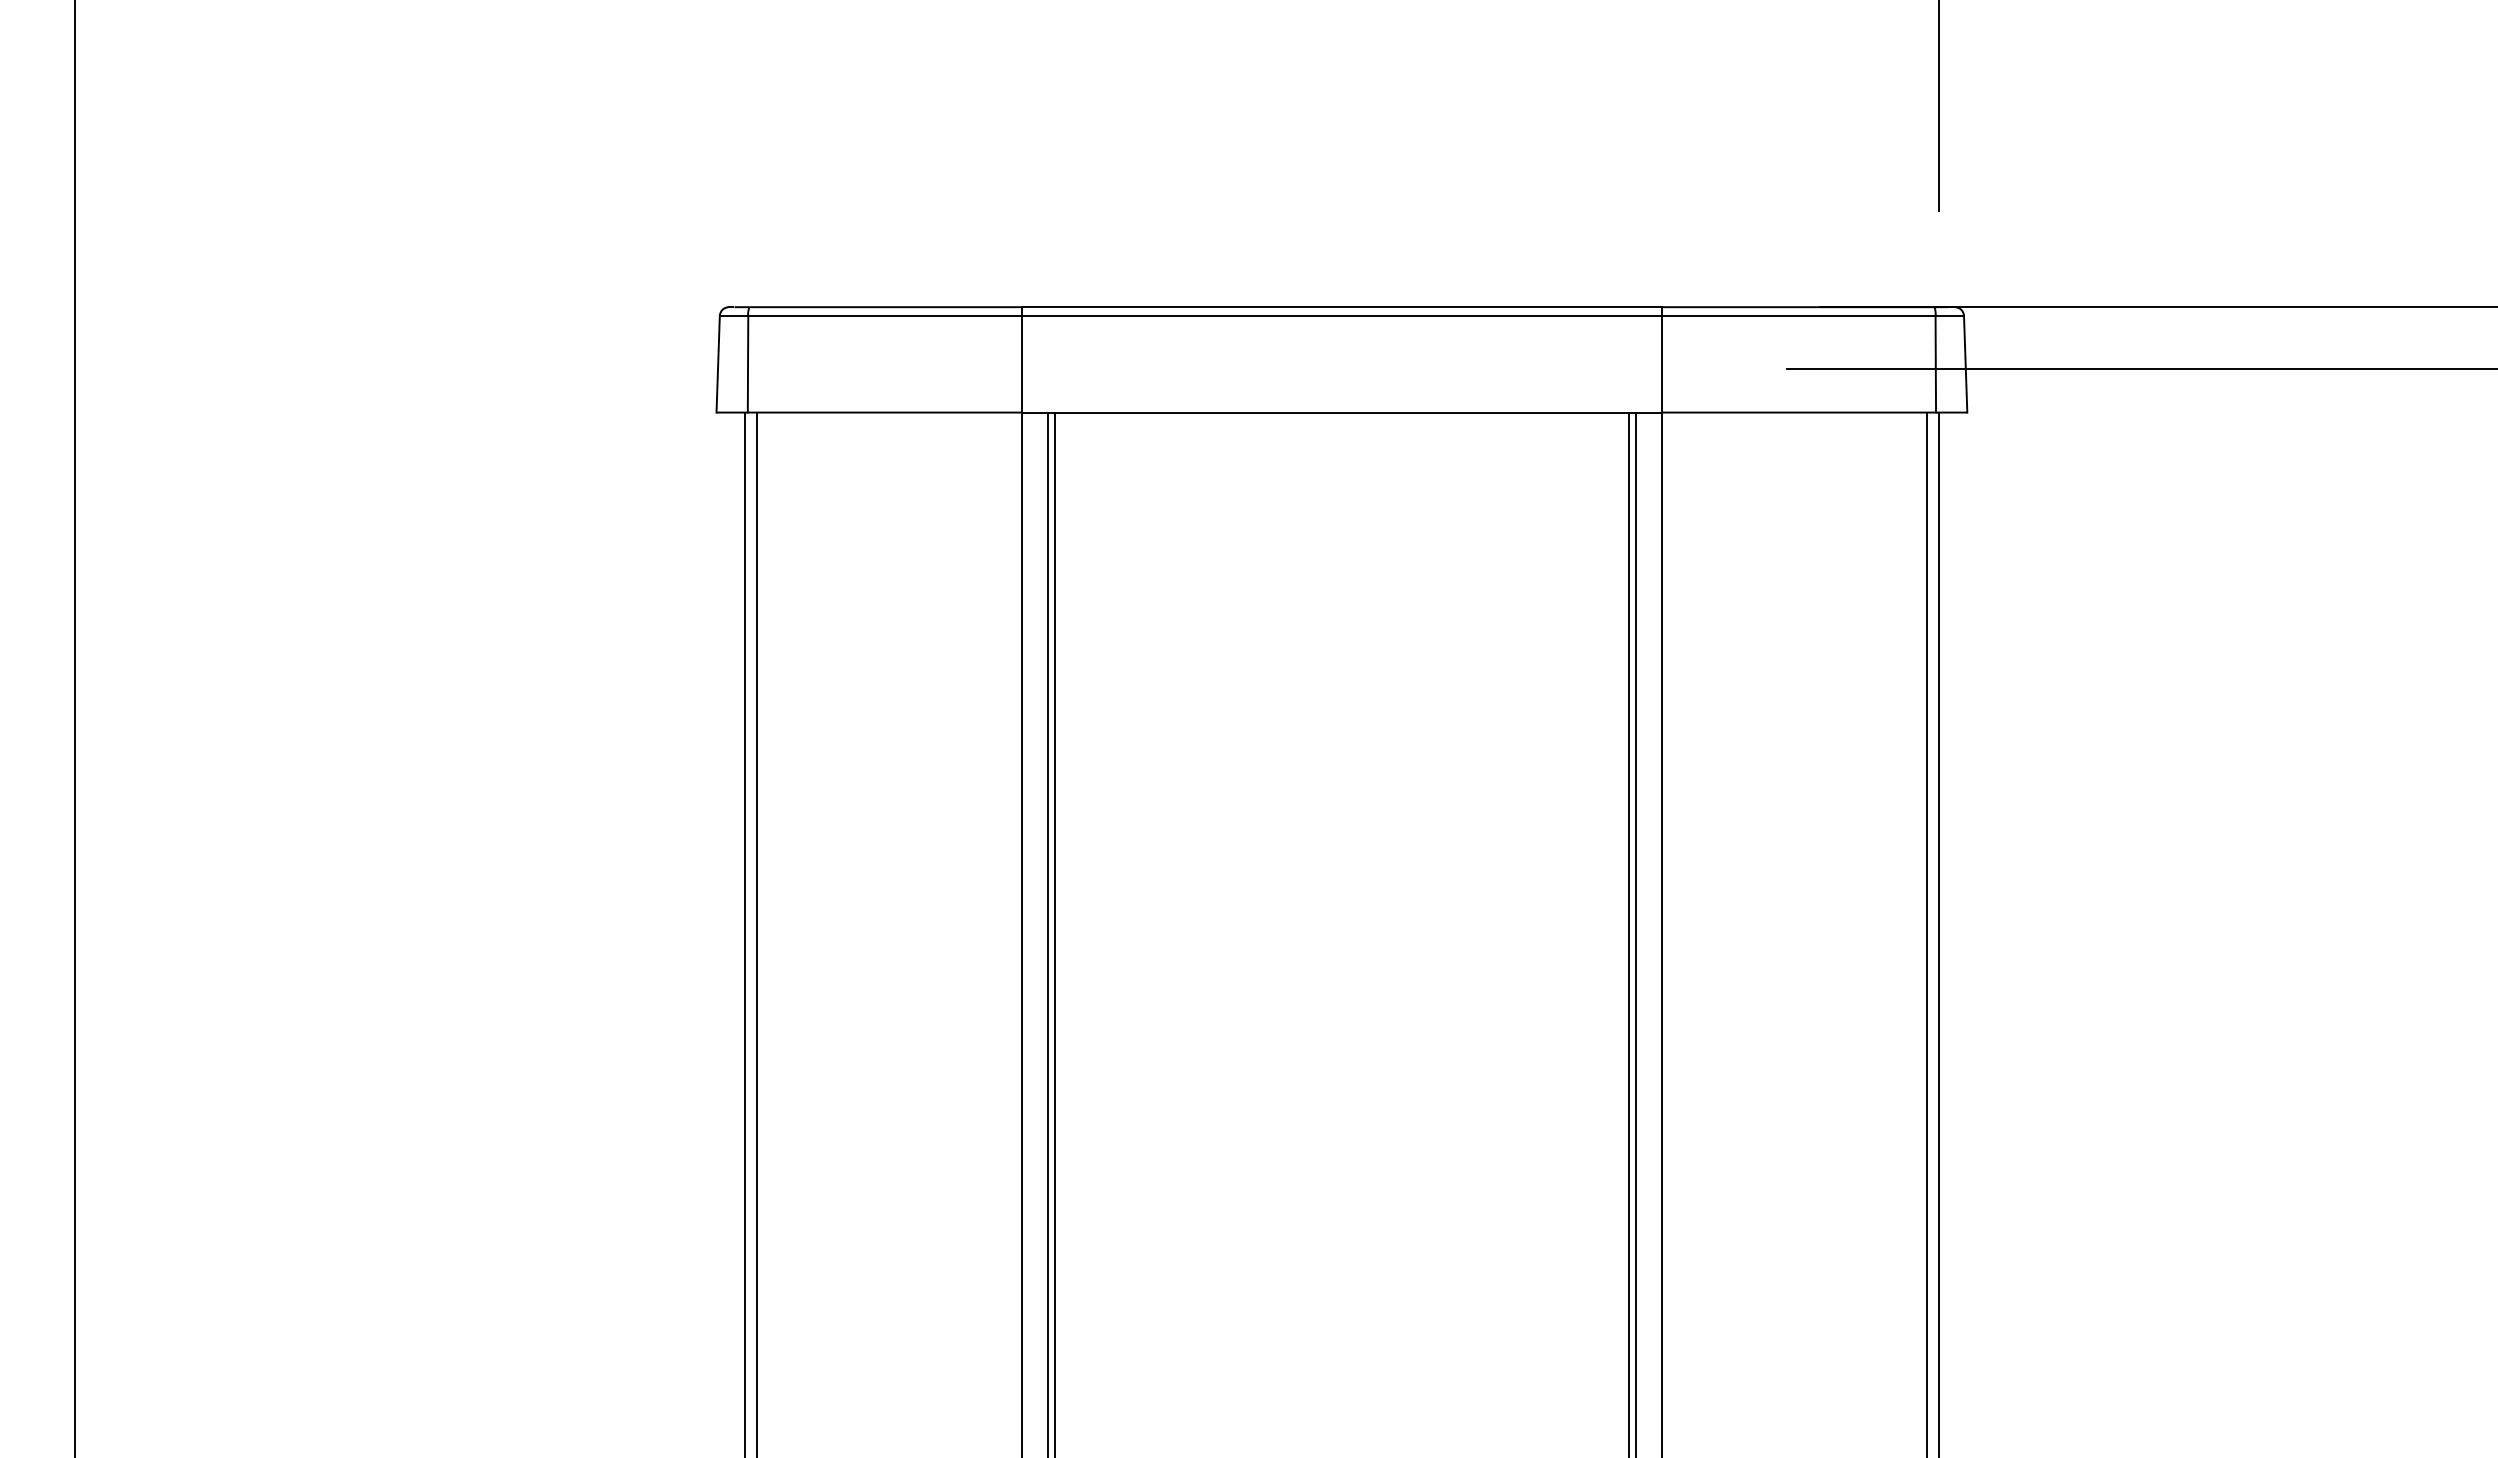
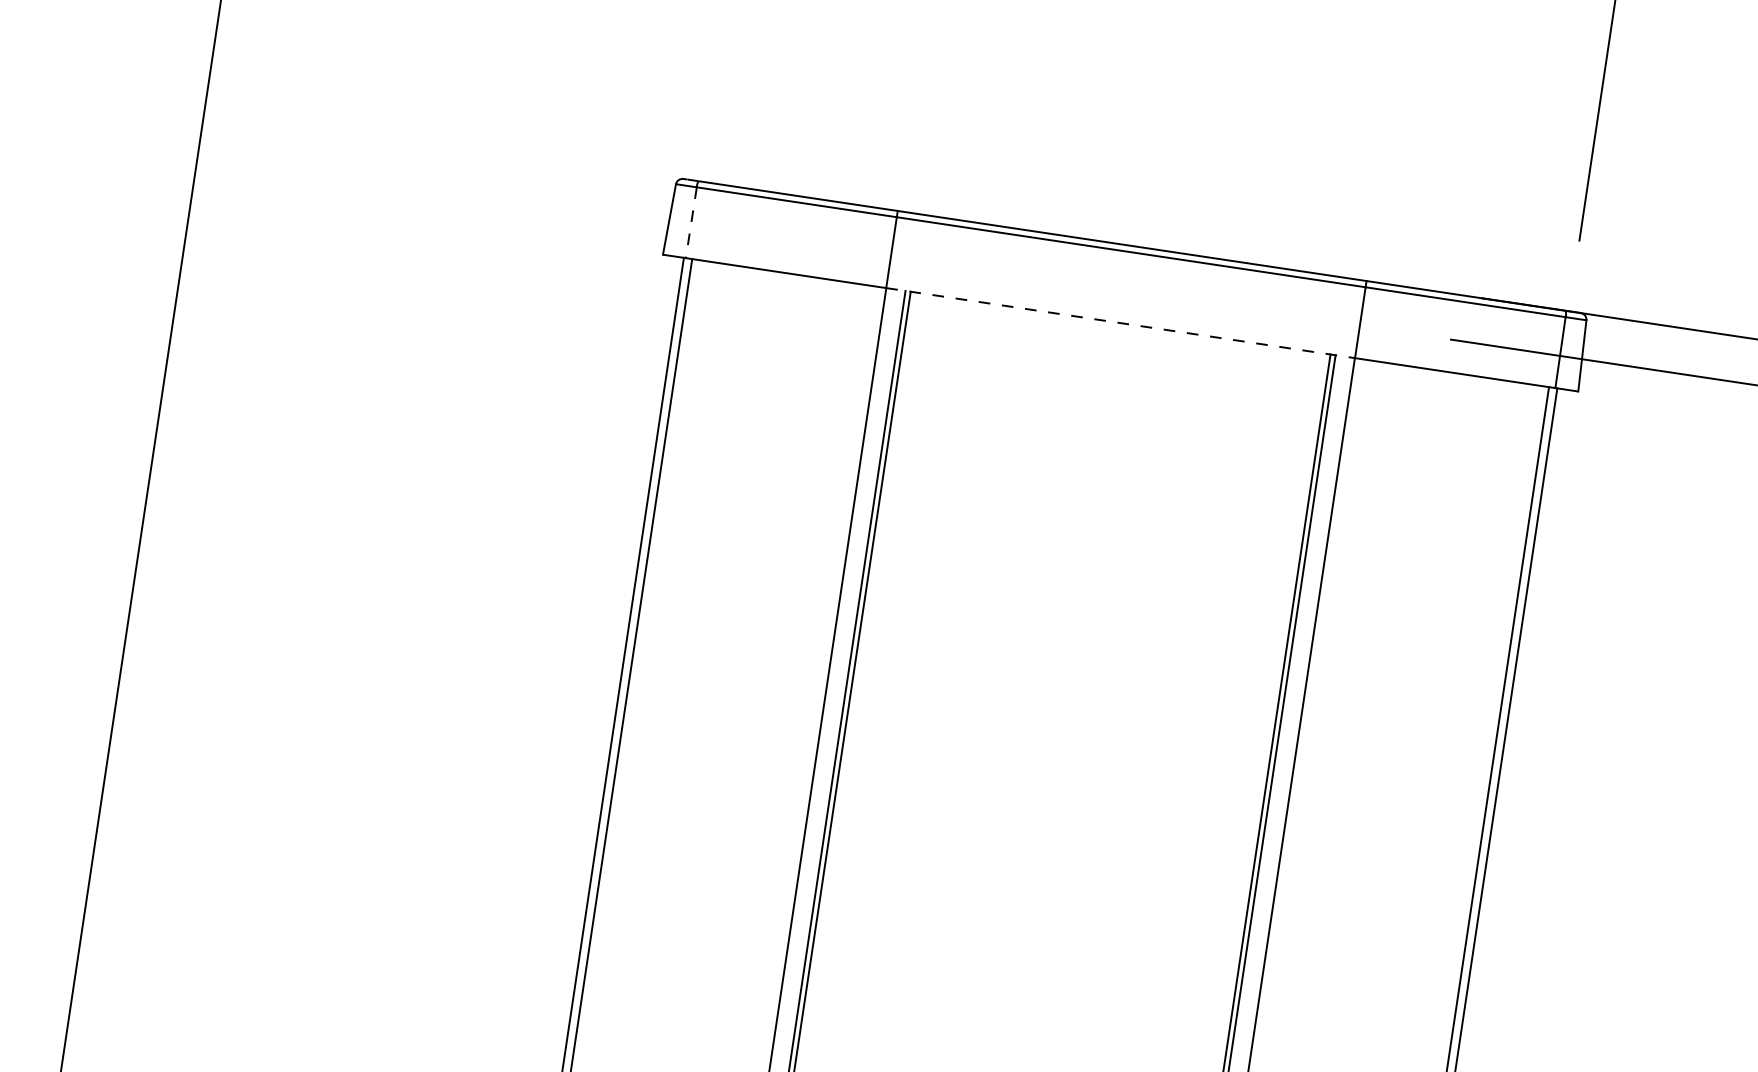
line: (748, 364) -> (691, 223), solid -> dashed
line: (1342, 412) -> (1121, 323), solid -> dashed

